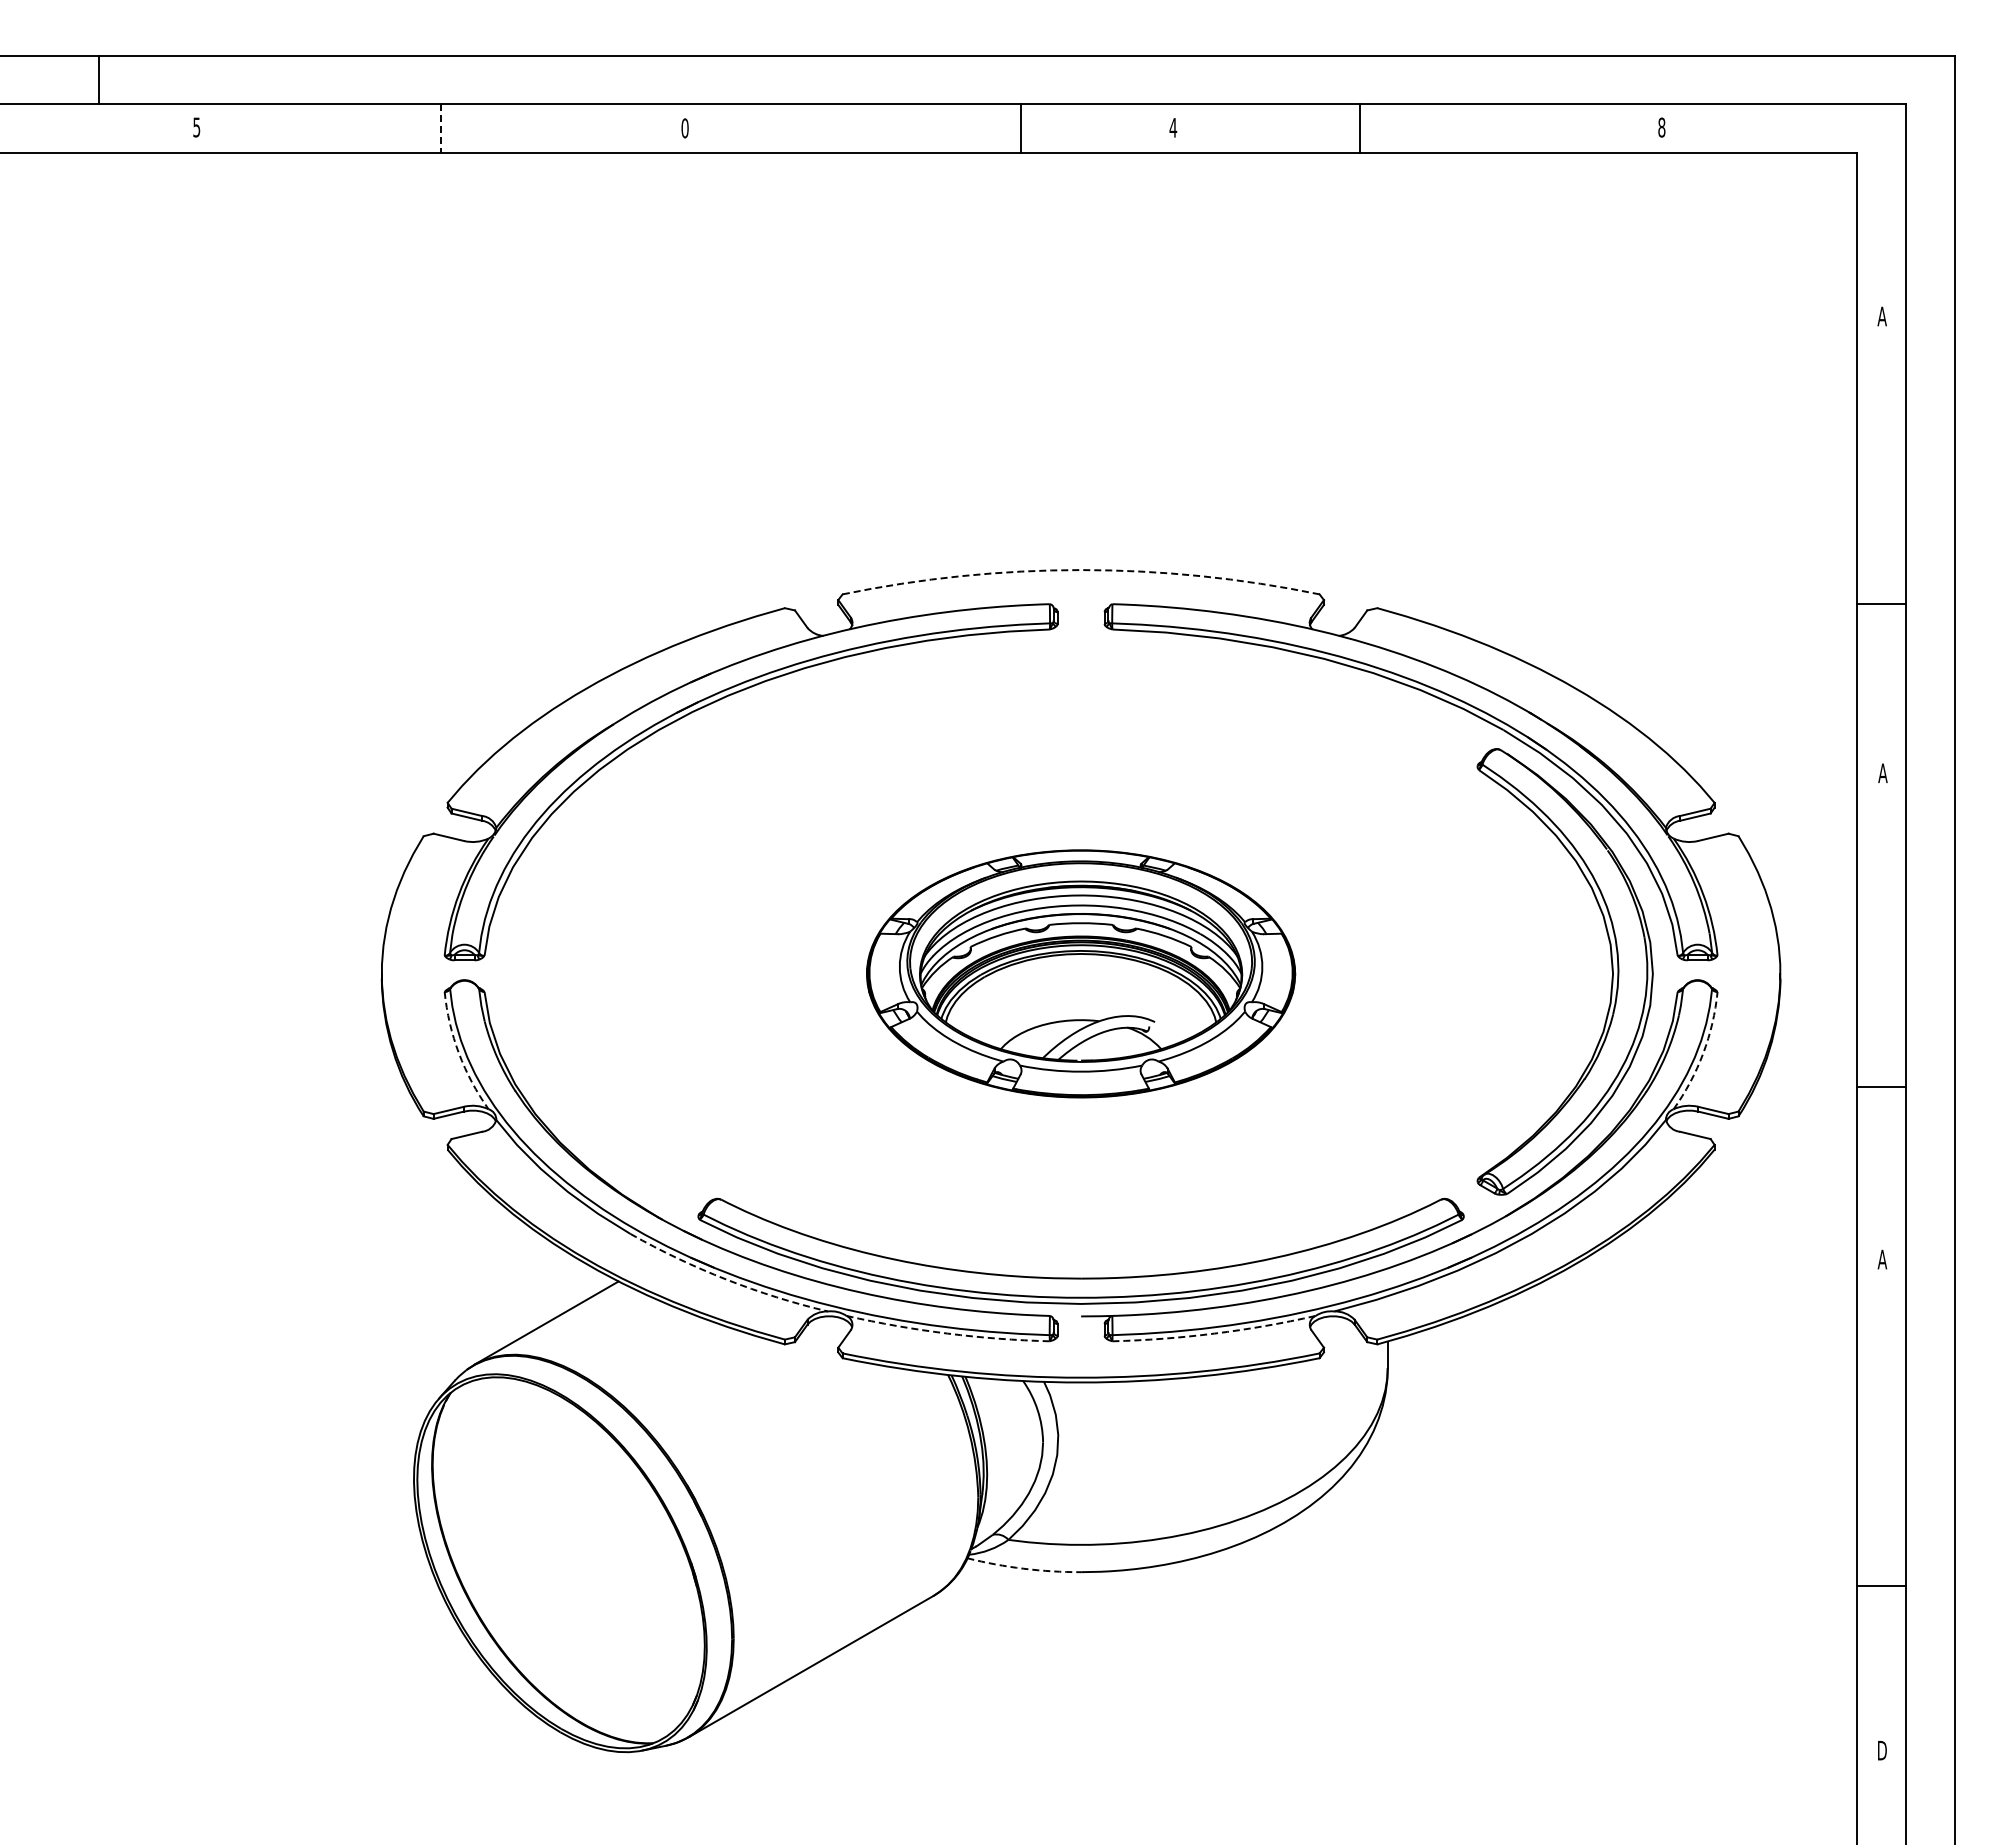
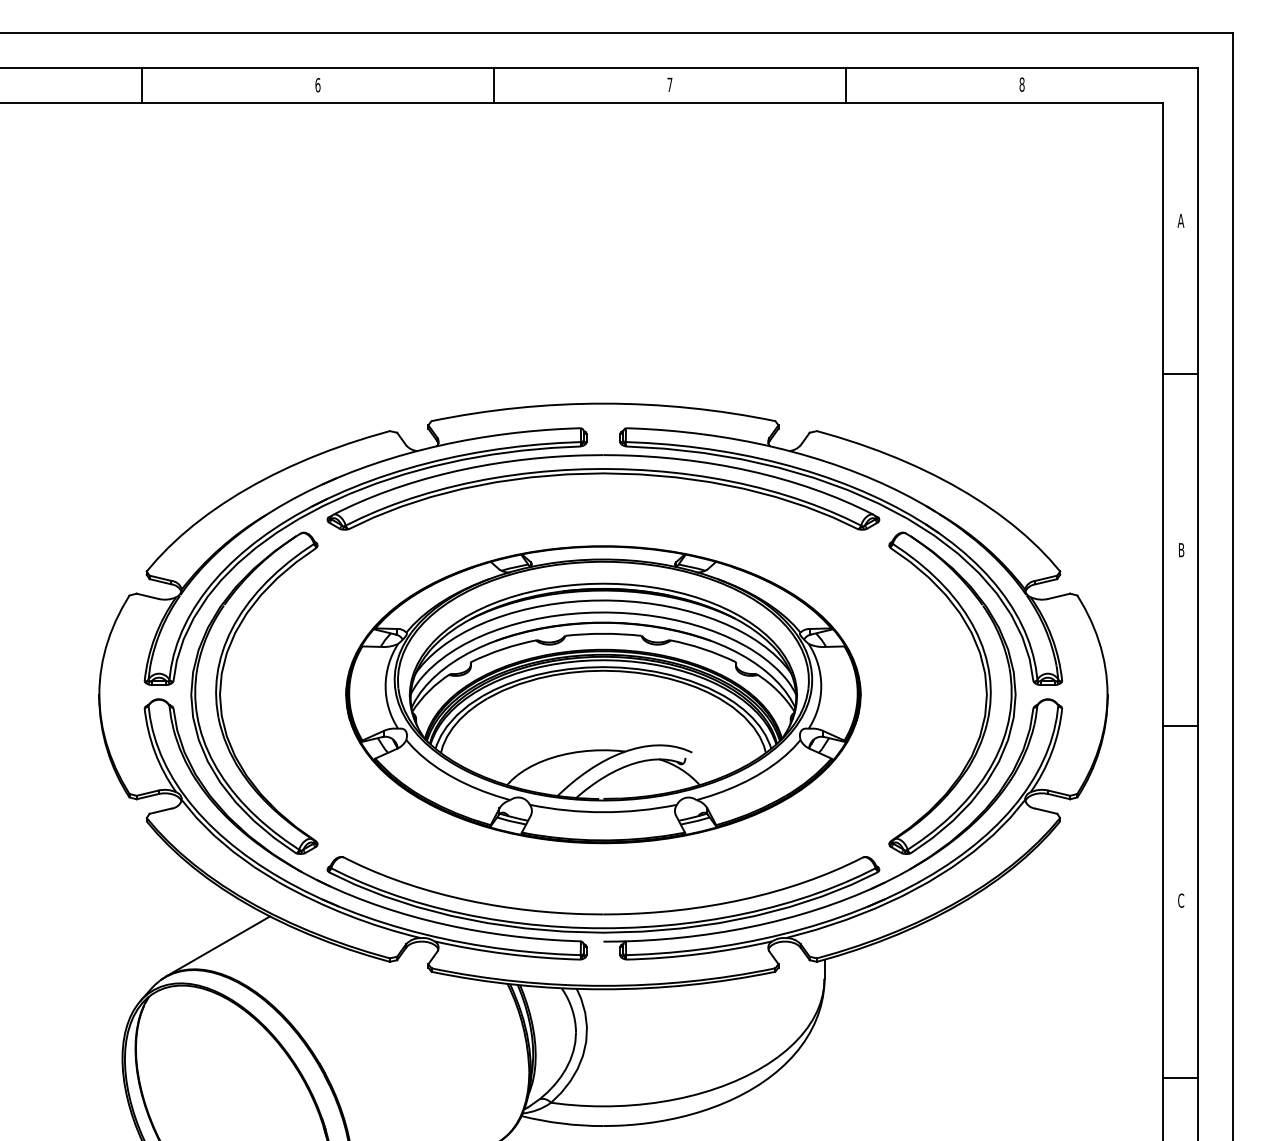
text: (684, 127) -> (317, 84), 0 -> 6
text: (1173, 127) -> (670, 84), 4 -> 7
line: (1020, 128) -> (493, 85), moved
line: (1360, 128) -> (845, 85), moved
line: (440, 129) -> (141, 86), dashed -> solid
arc: (1081, 570) -> (603, 403), dashed -> solid
line: (1880, 604) -> (1179, 374), moved
part: (1080, 667) -> (603, 473), added
text: (1882, 773) -> (1181, 550), A -> B
part: (550, 971) -> (220, 693), added
part: (1080, 973) -> (603, 694), size x1.67
arc: (459, 1053) -> (155, 752), dashed -> solid
arc: (1703, 1053) -> (1052, 752), dashed -> solid
line: (1880, 1086) -> (1179, 726), moved
text: (1882, 1259) -> (1181, 900), A -> C
arc: (726, 1279) -> (347, 915), dashed -> solid
arc: (947, 1333) -> (507, 953), dashed -> solid
arc: (1214, 1333) -> (699, 953), dashed -> solid
arc: (1023, 1568) -> (561, 1123), dashed -> solid
line: (1880, 1586) -> (1179, 1078), moved

